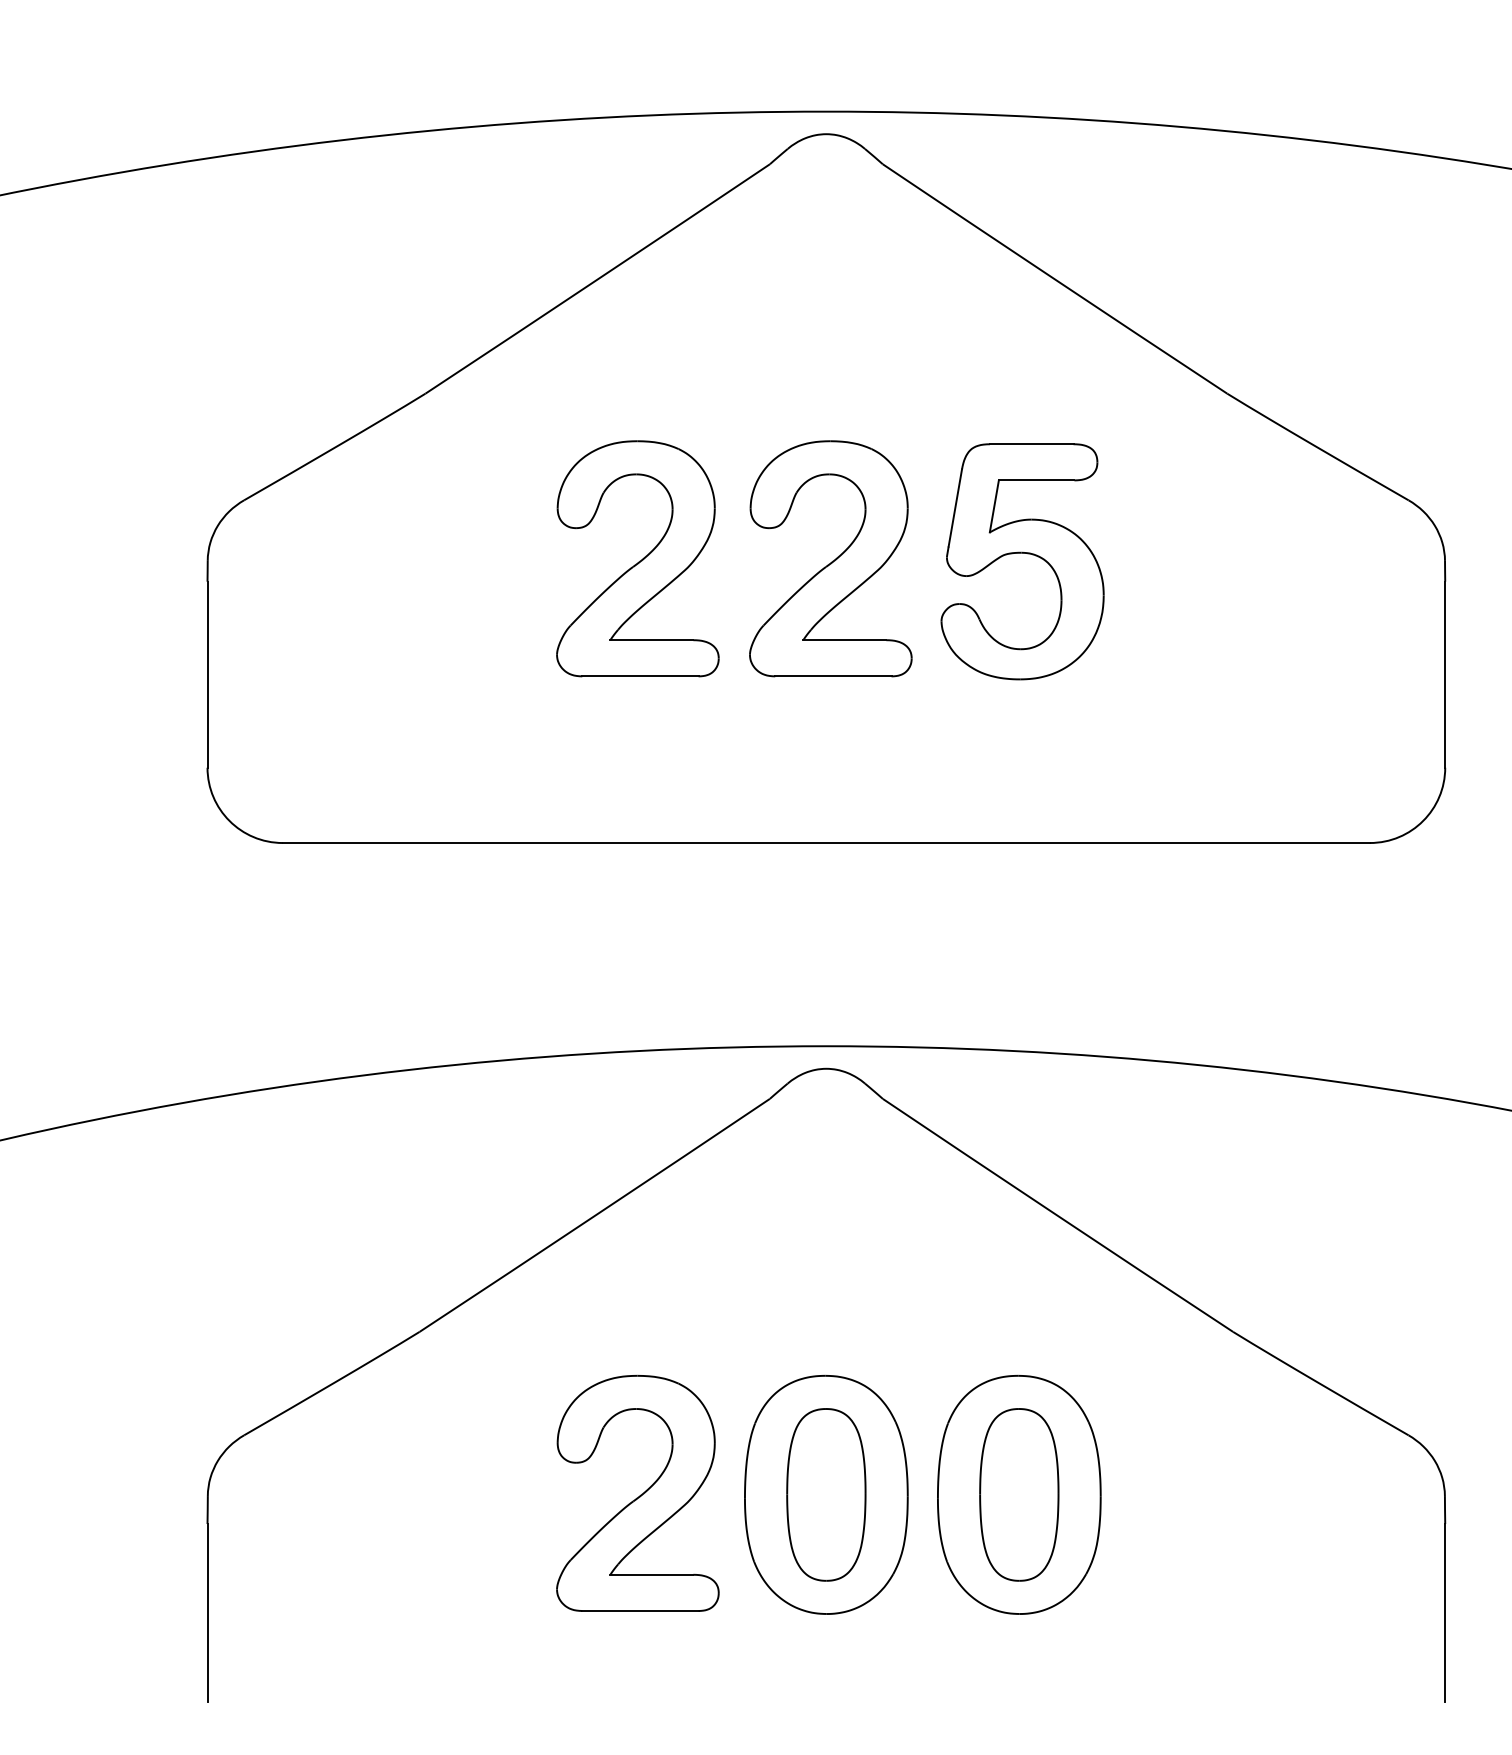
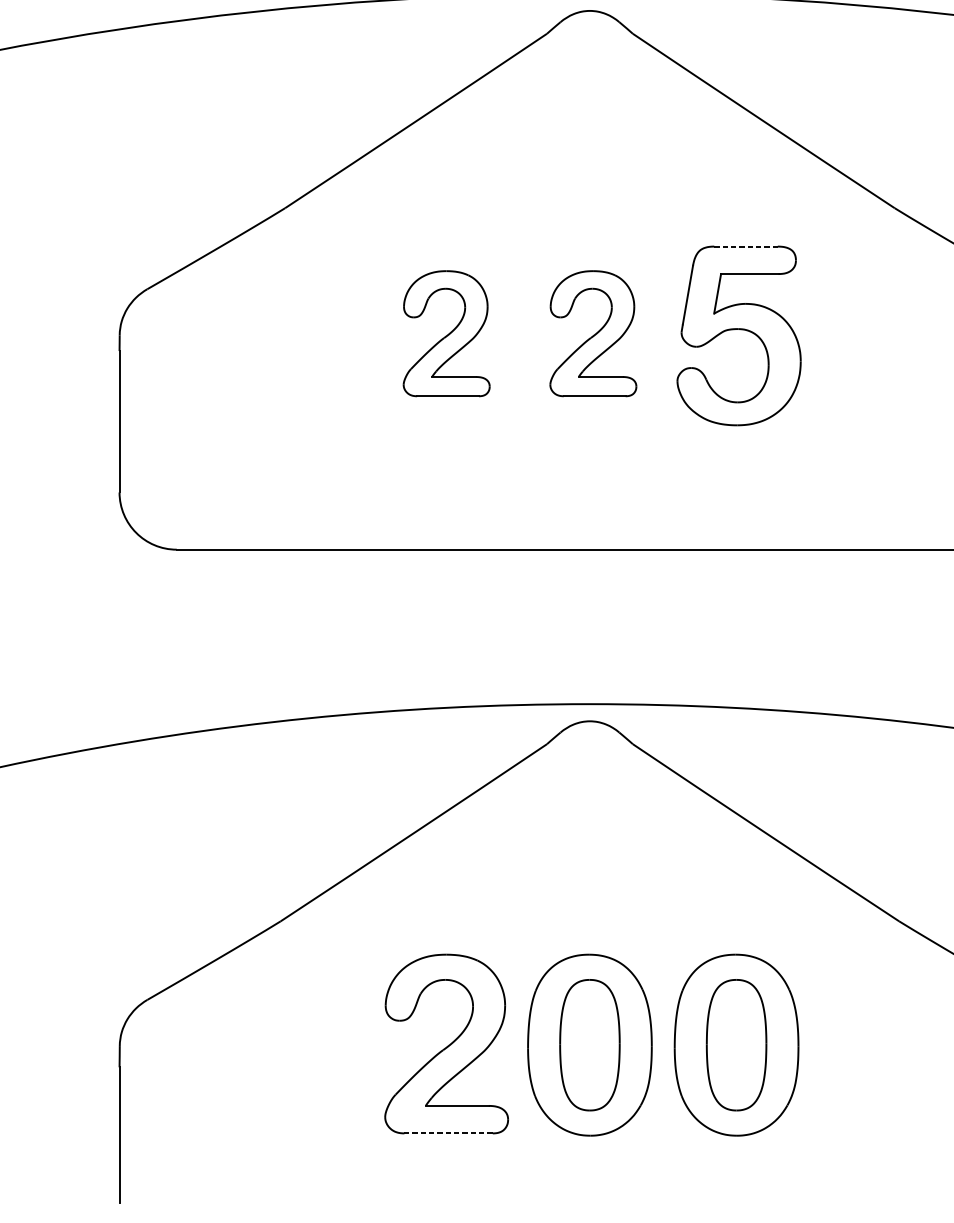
line: (1031, 444) -> (745, 246), solid -> dashed
part: (637, 558) -> (446, 333), size x0.7
part: (830, 558) -> (593, 333), size x0.7
line: (639, 1610) -> (447, 1133), solid -> dashed

